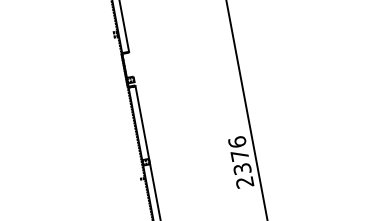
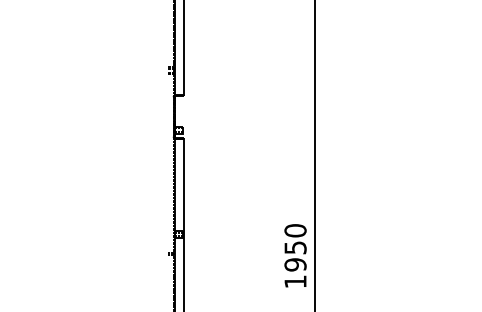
text: (241, 162) -> (295, 256), 2376 -> 1950

